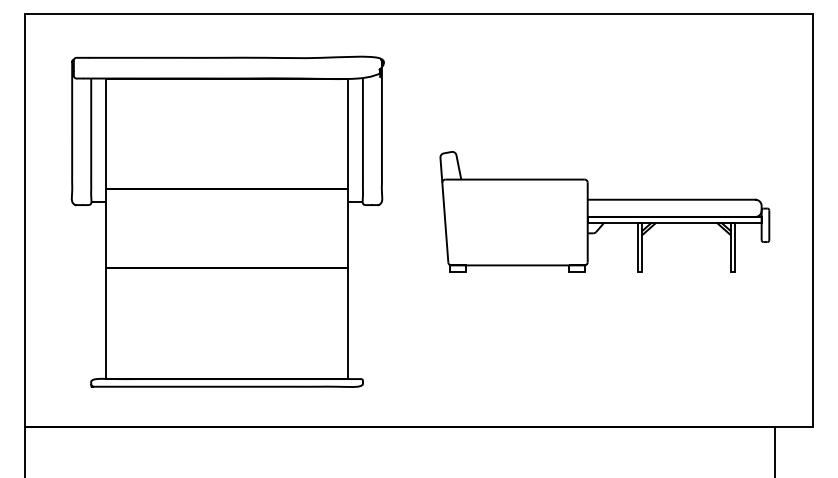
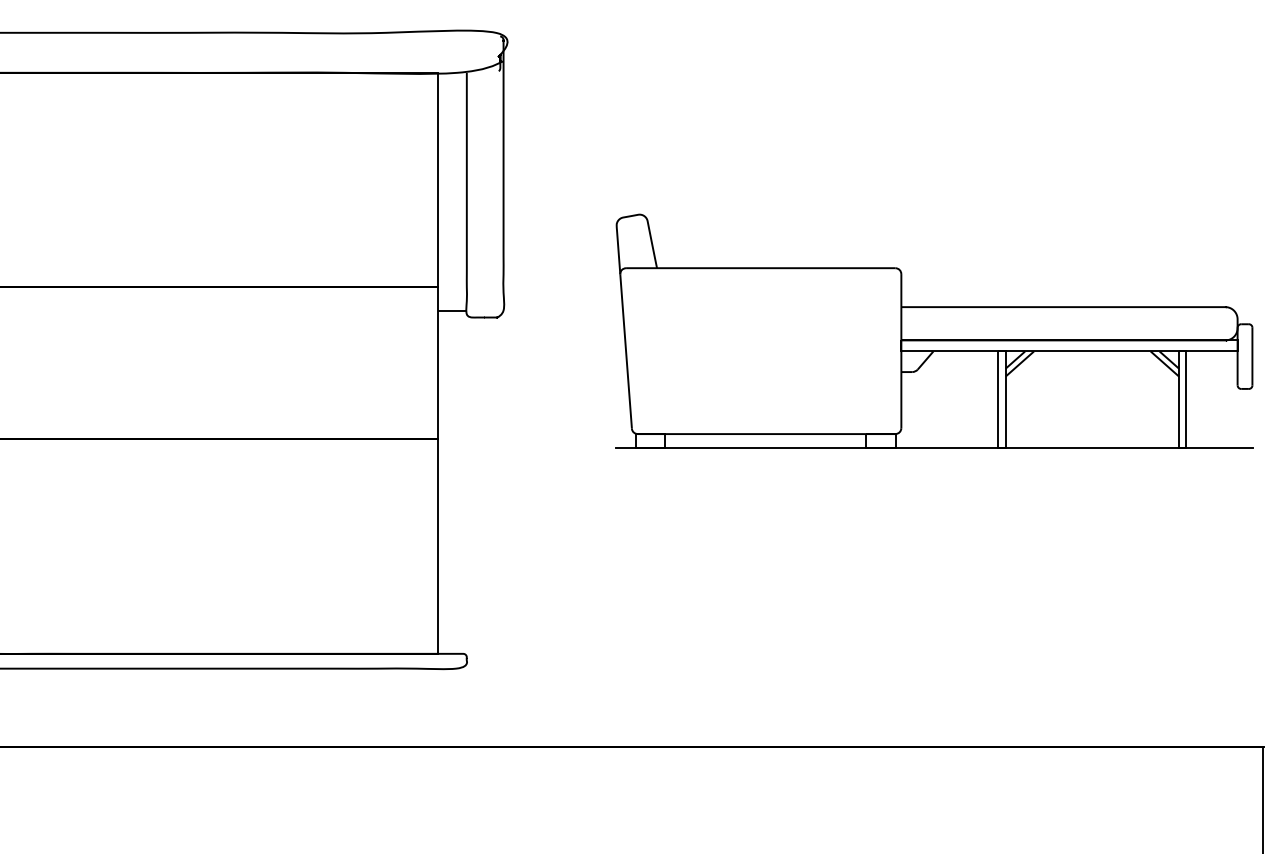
line: (604, 272) -> (933, 447), added

